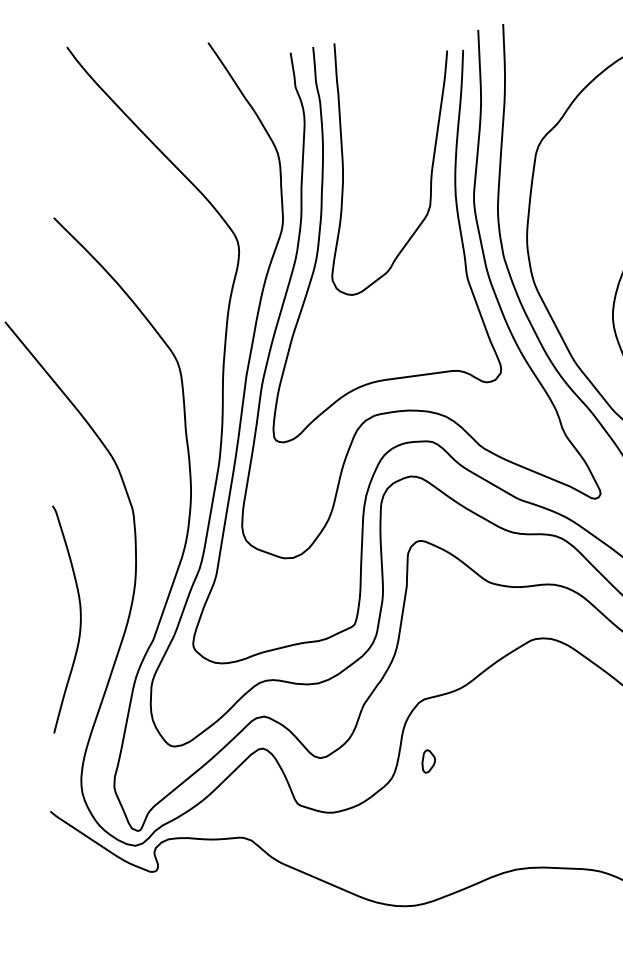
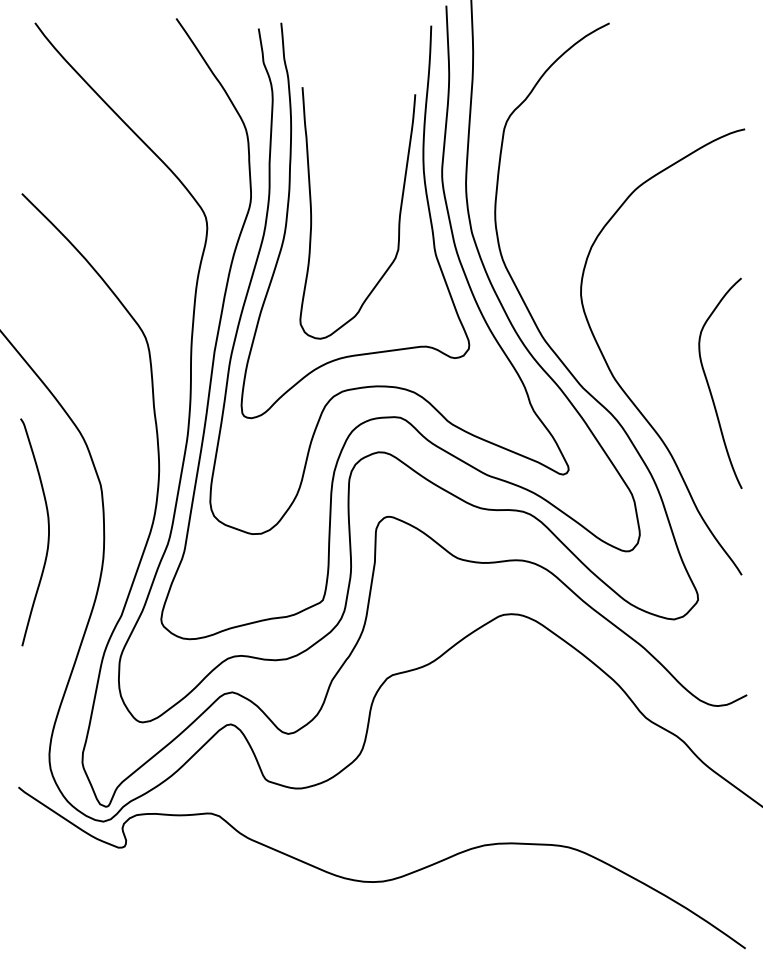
curve: (430, 174) -> (398, 218), moved
curve: (79, 624) -> (47, 537), moved
part: (428, 761) -> (396, 737), removed

